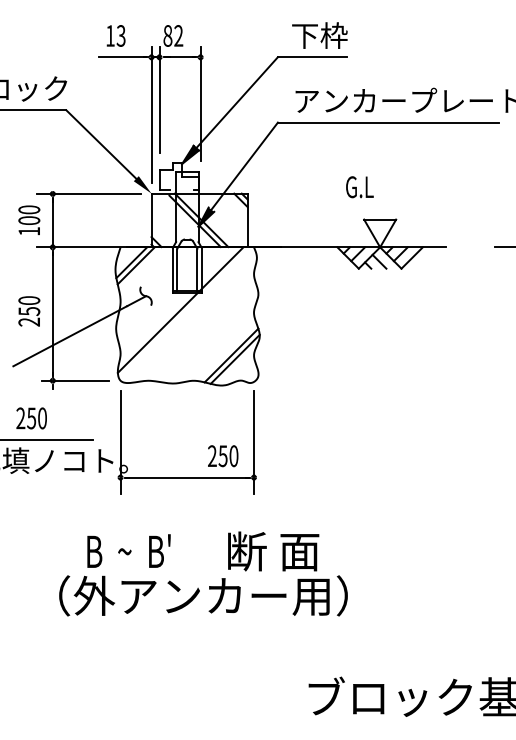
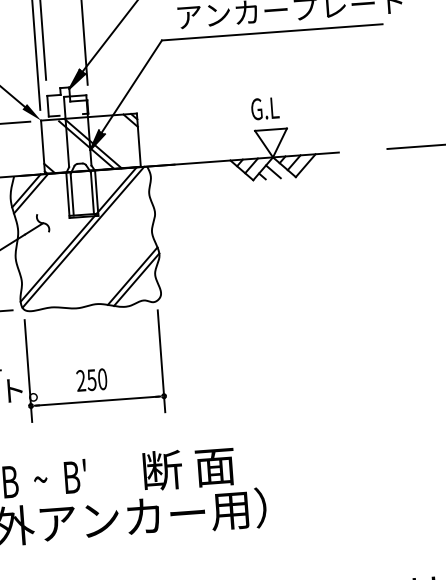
text: (359, 187) -> (264, 109), moved
line: (185, 313) -> (83, 237), added
text: (223, 456) -> (92, 380), moved

